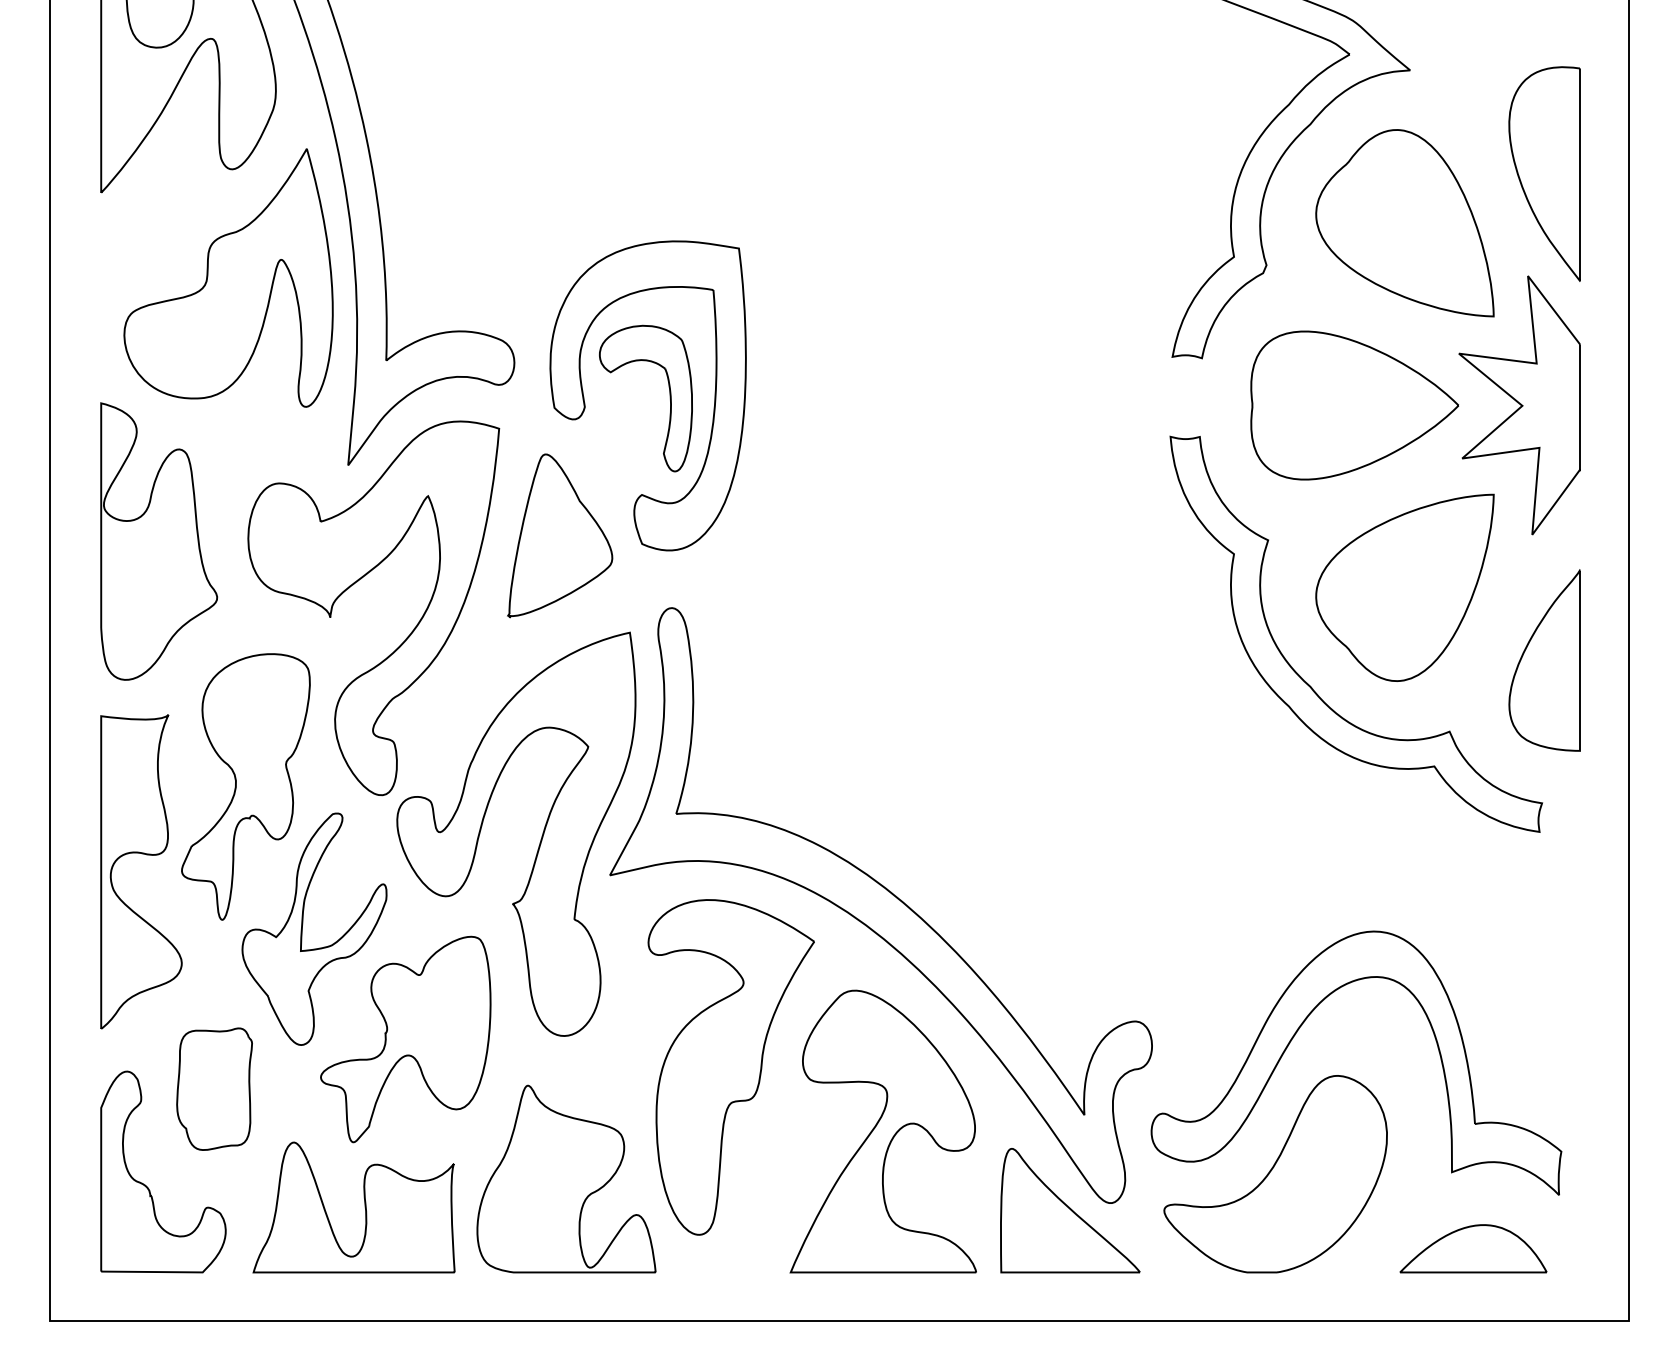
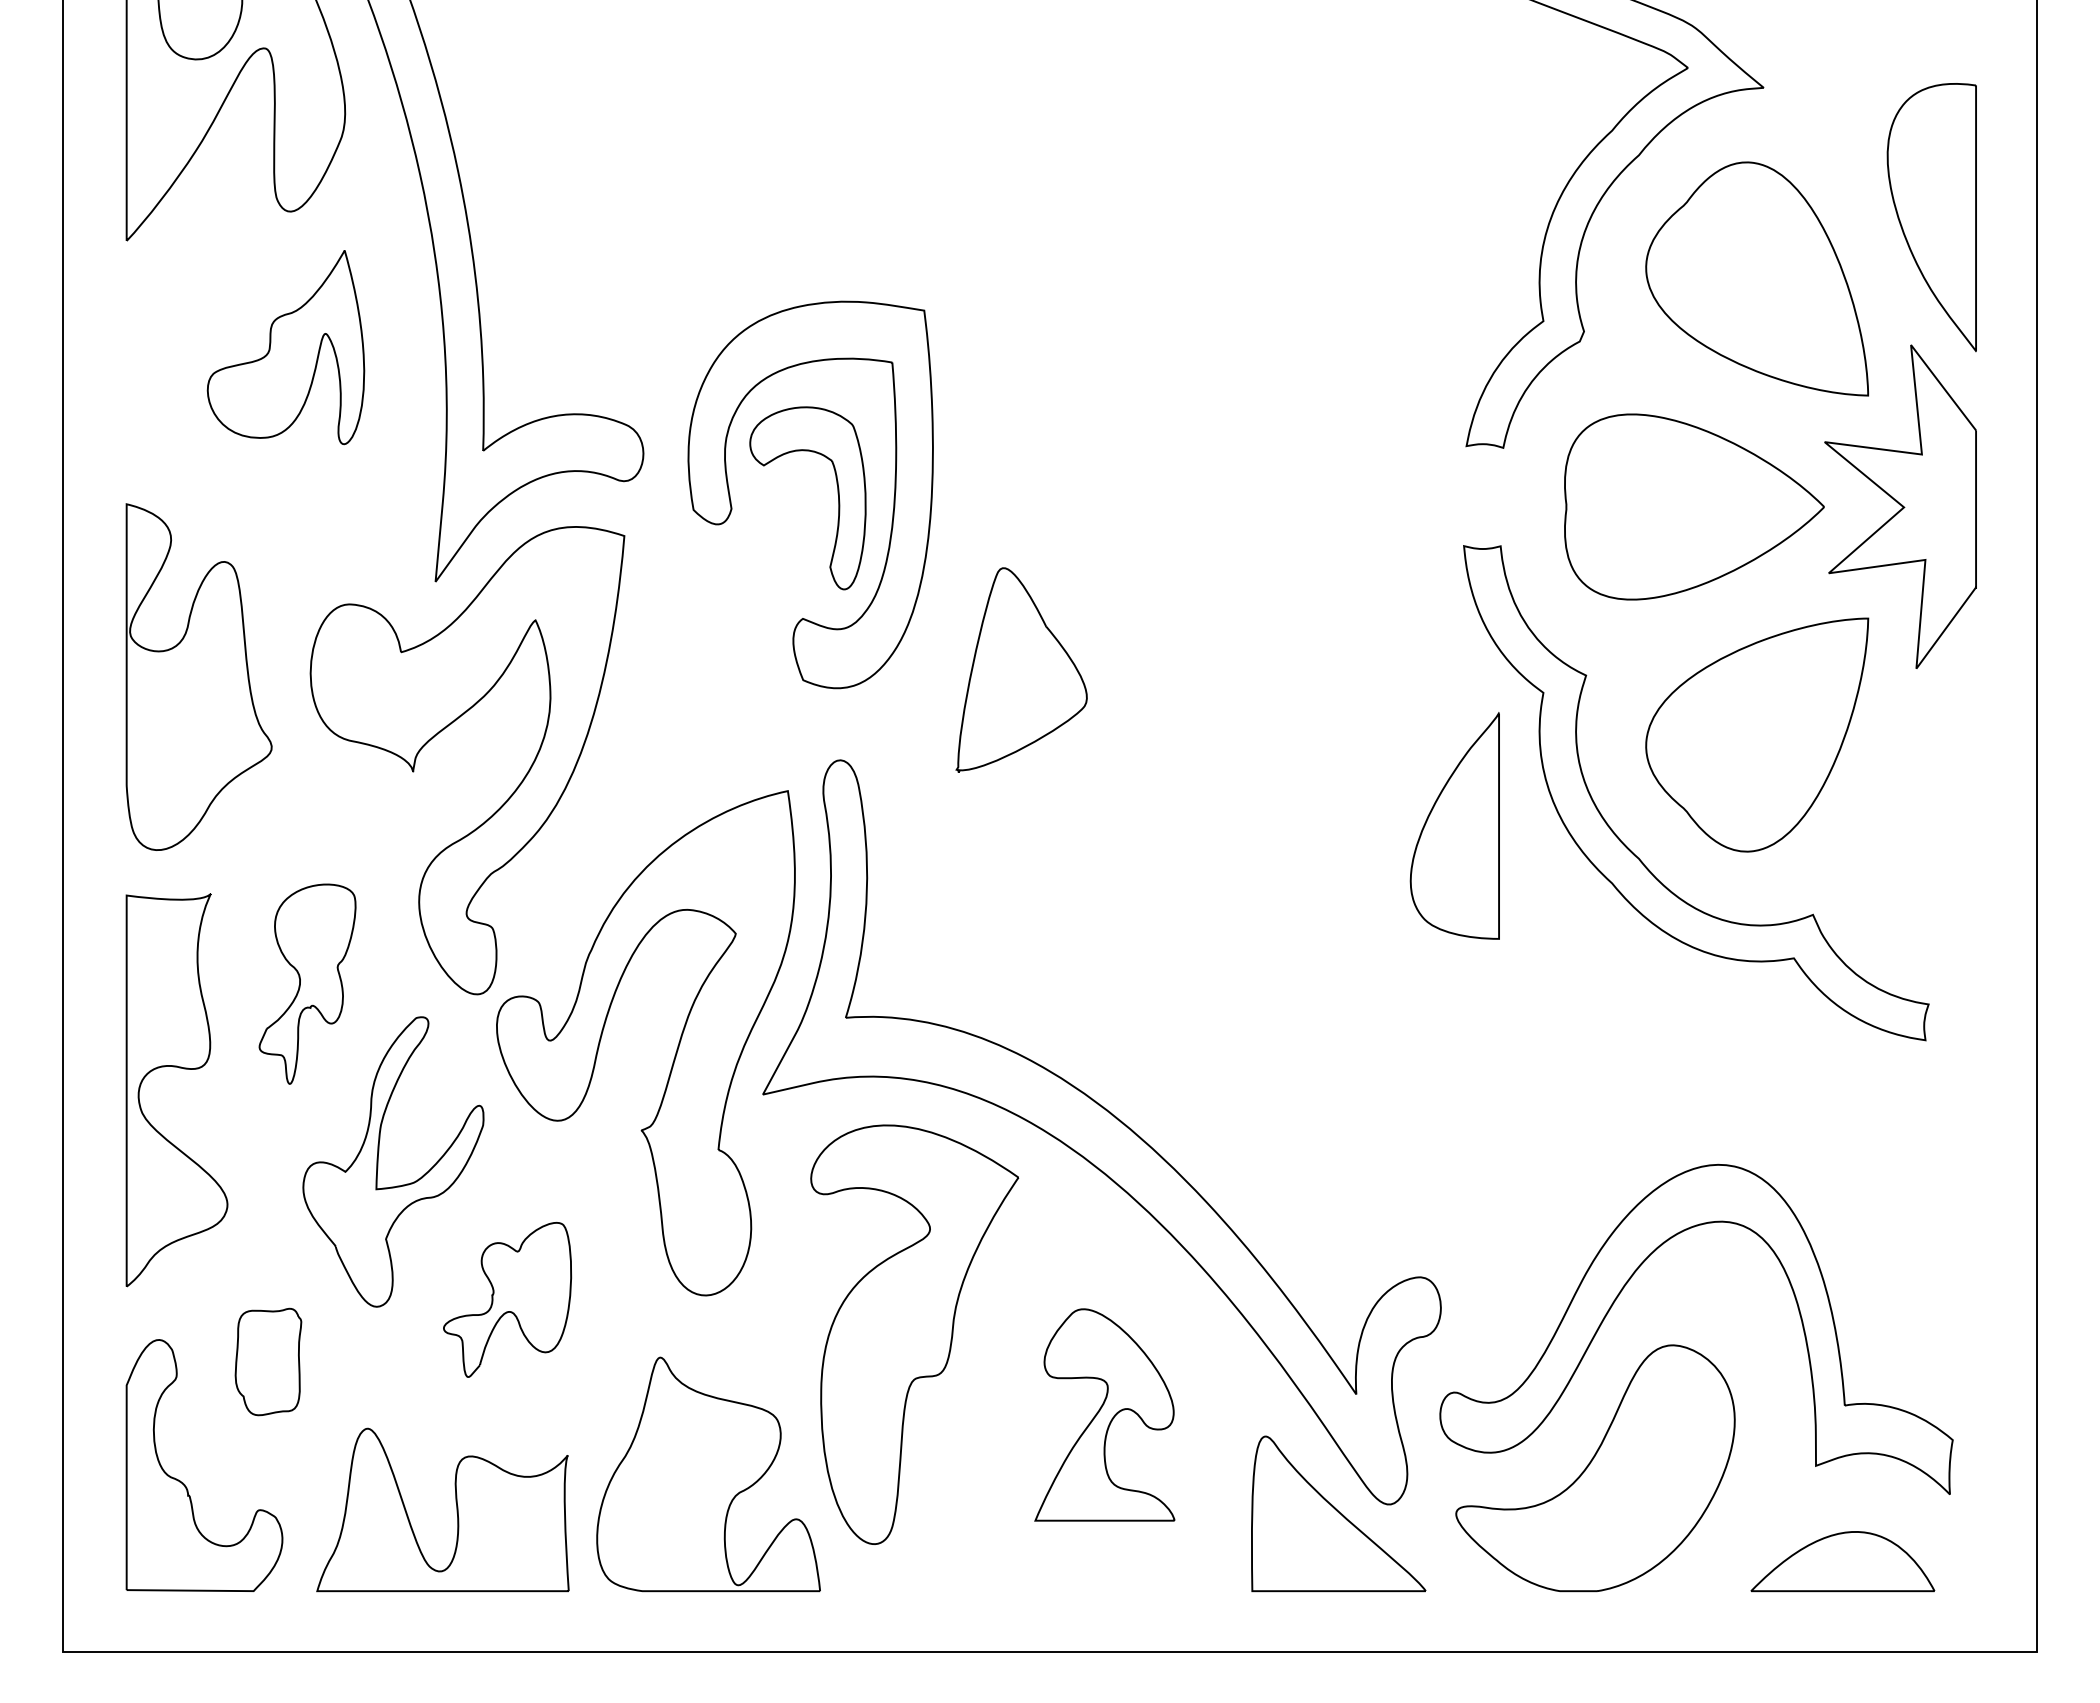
part: (228, 278) -> (285, 347), size x0.6
part: (560, 535) -> (1021, 669), moved
part: (1544, 660) -> (1454, 825), moved
part: (245, 787) -> (307, 984), size x0.6
part: (405, 1039) -> (507, 1299), size x0.6
part: (214, 1088) -> (268, 1361), size x0.7
part: (883, 1131) -> (1104, 1414), size x0.6

